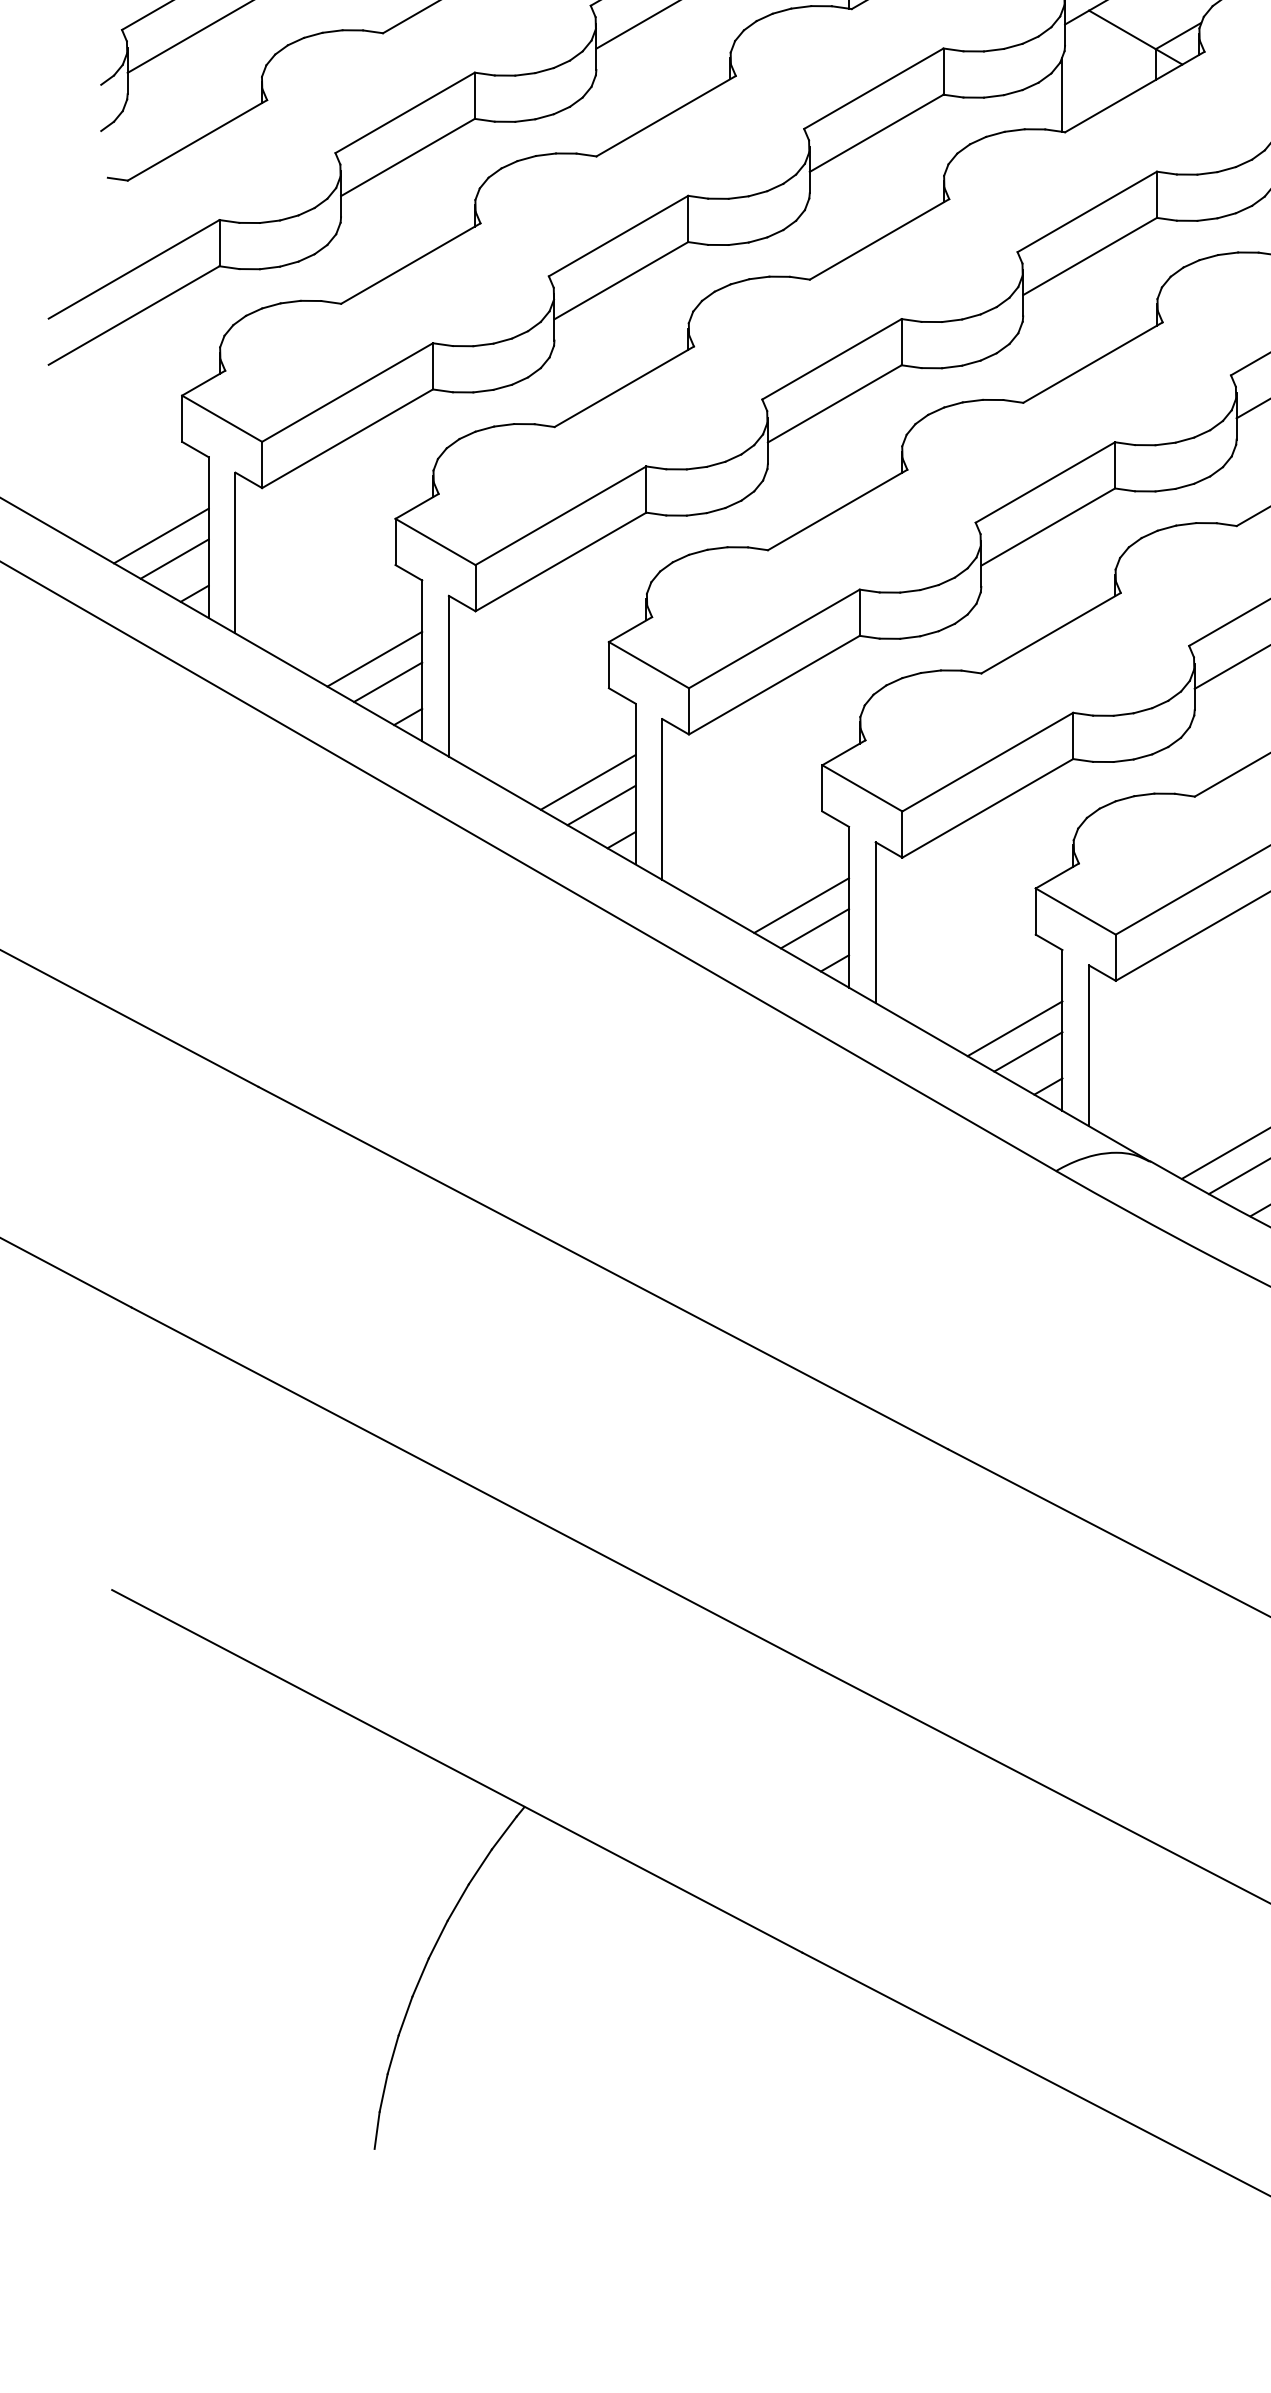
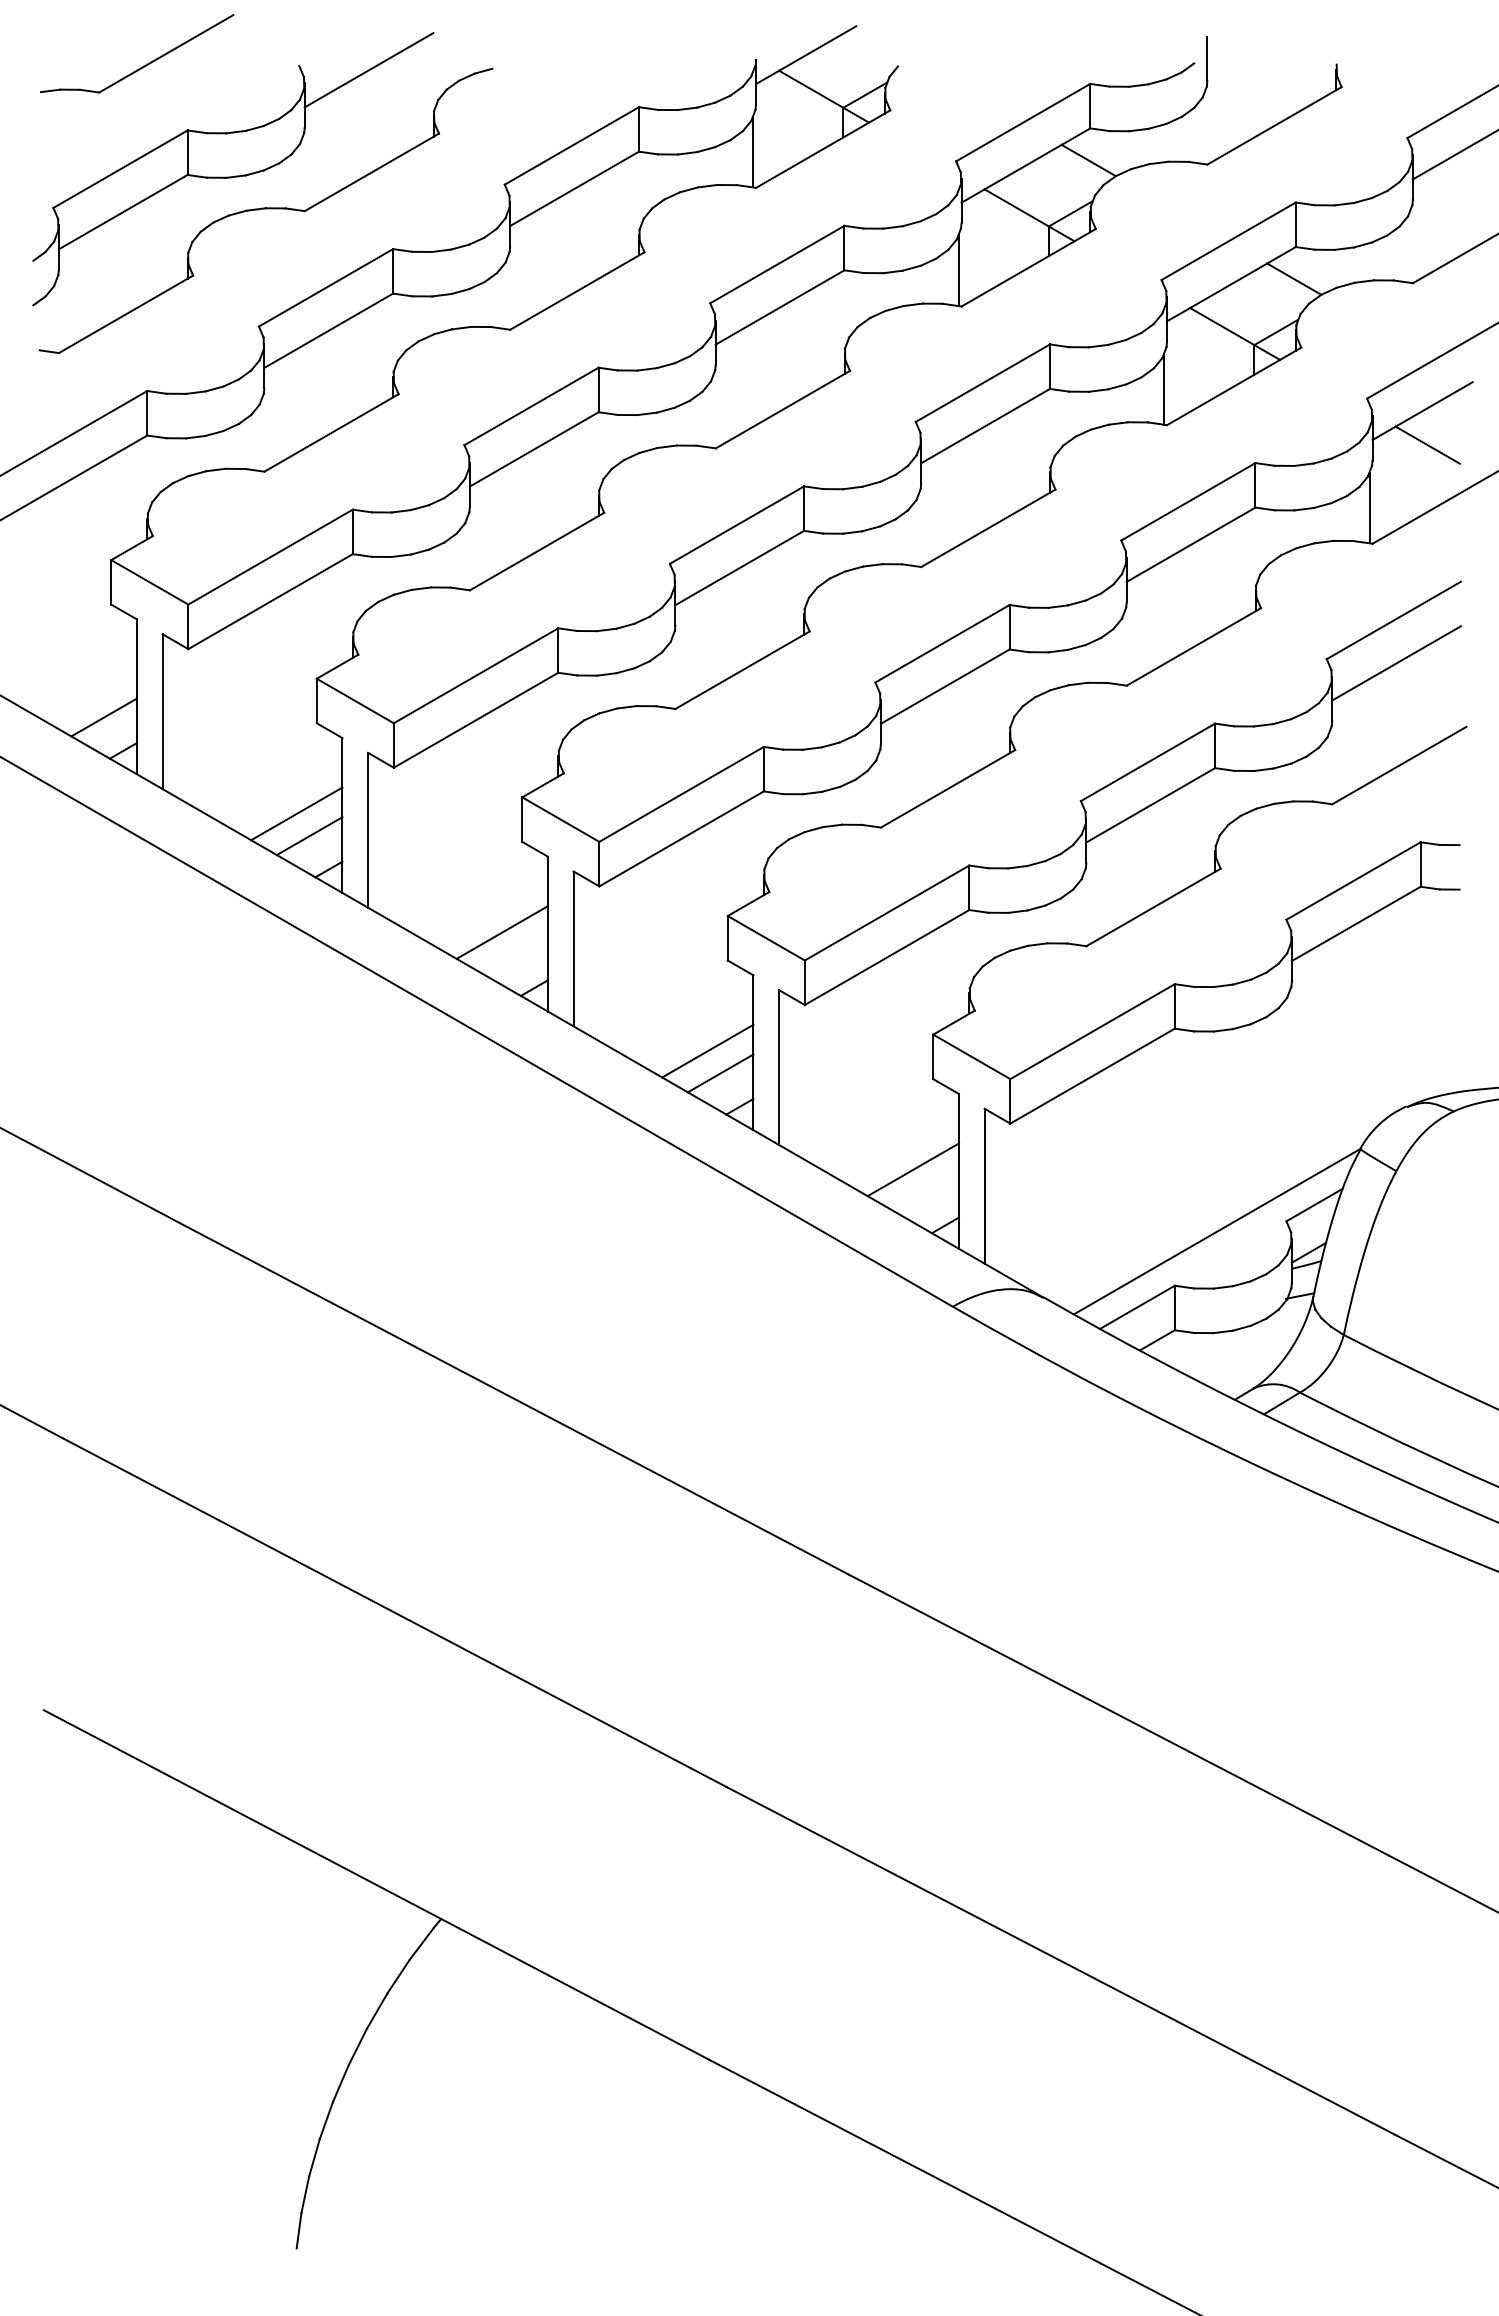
line: (160, 535) -> (90, 694), removed
line: (600, 805) -> (514, 954), removed
line: (1027, 1051) -> (925, 1191), removed

